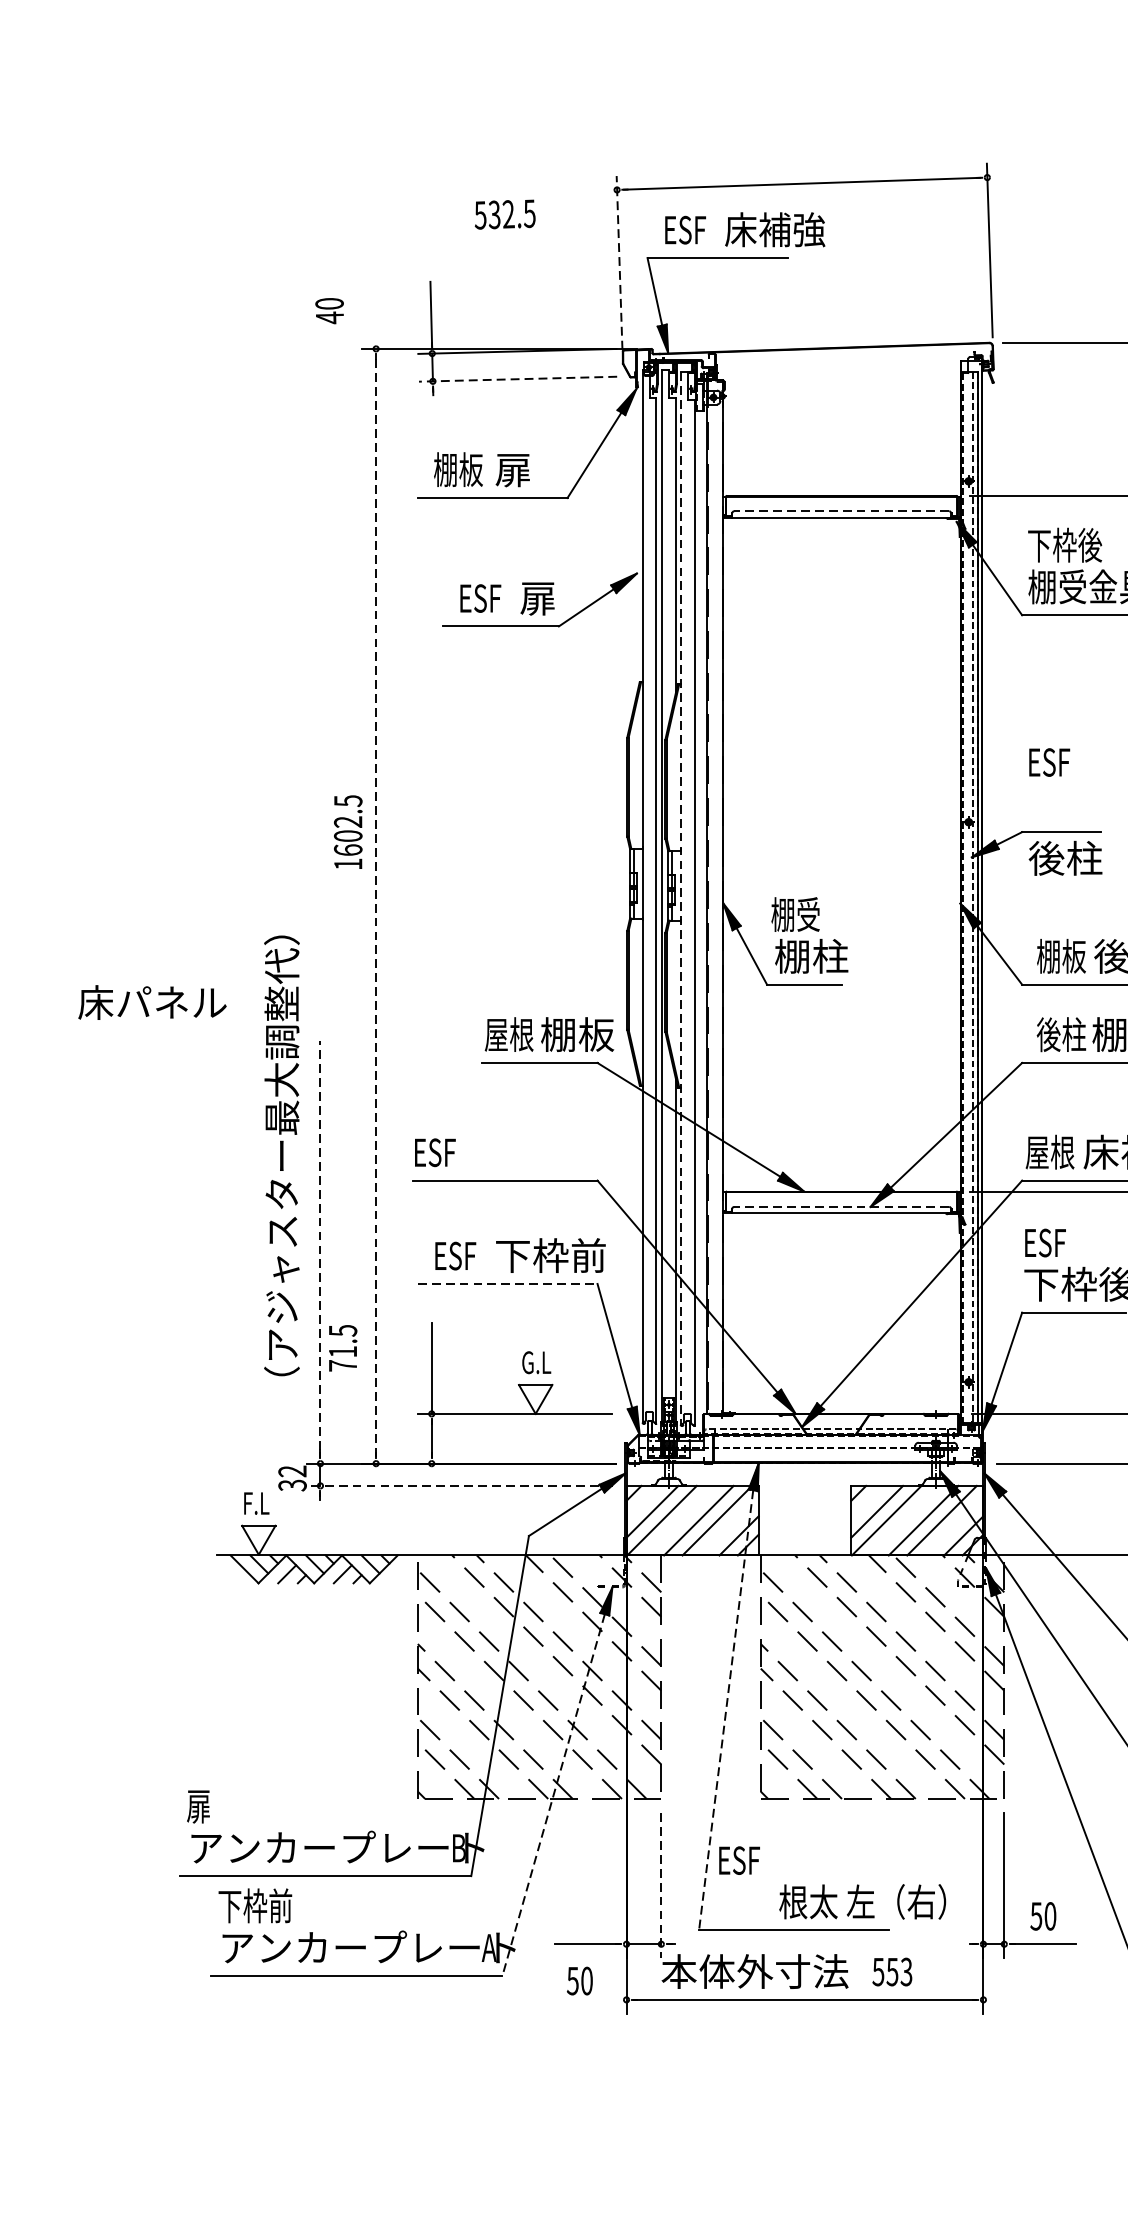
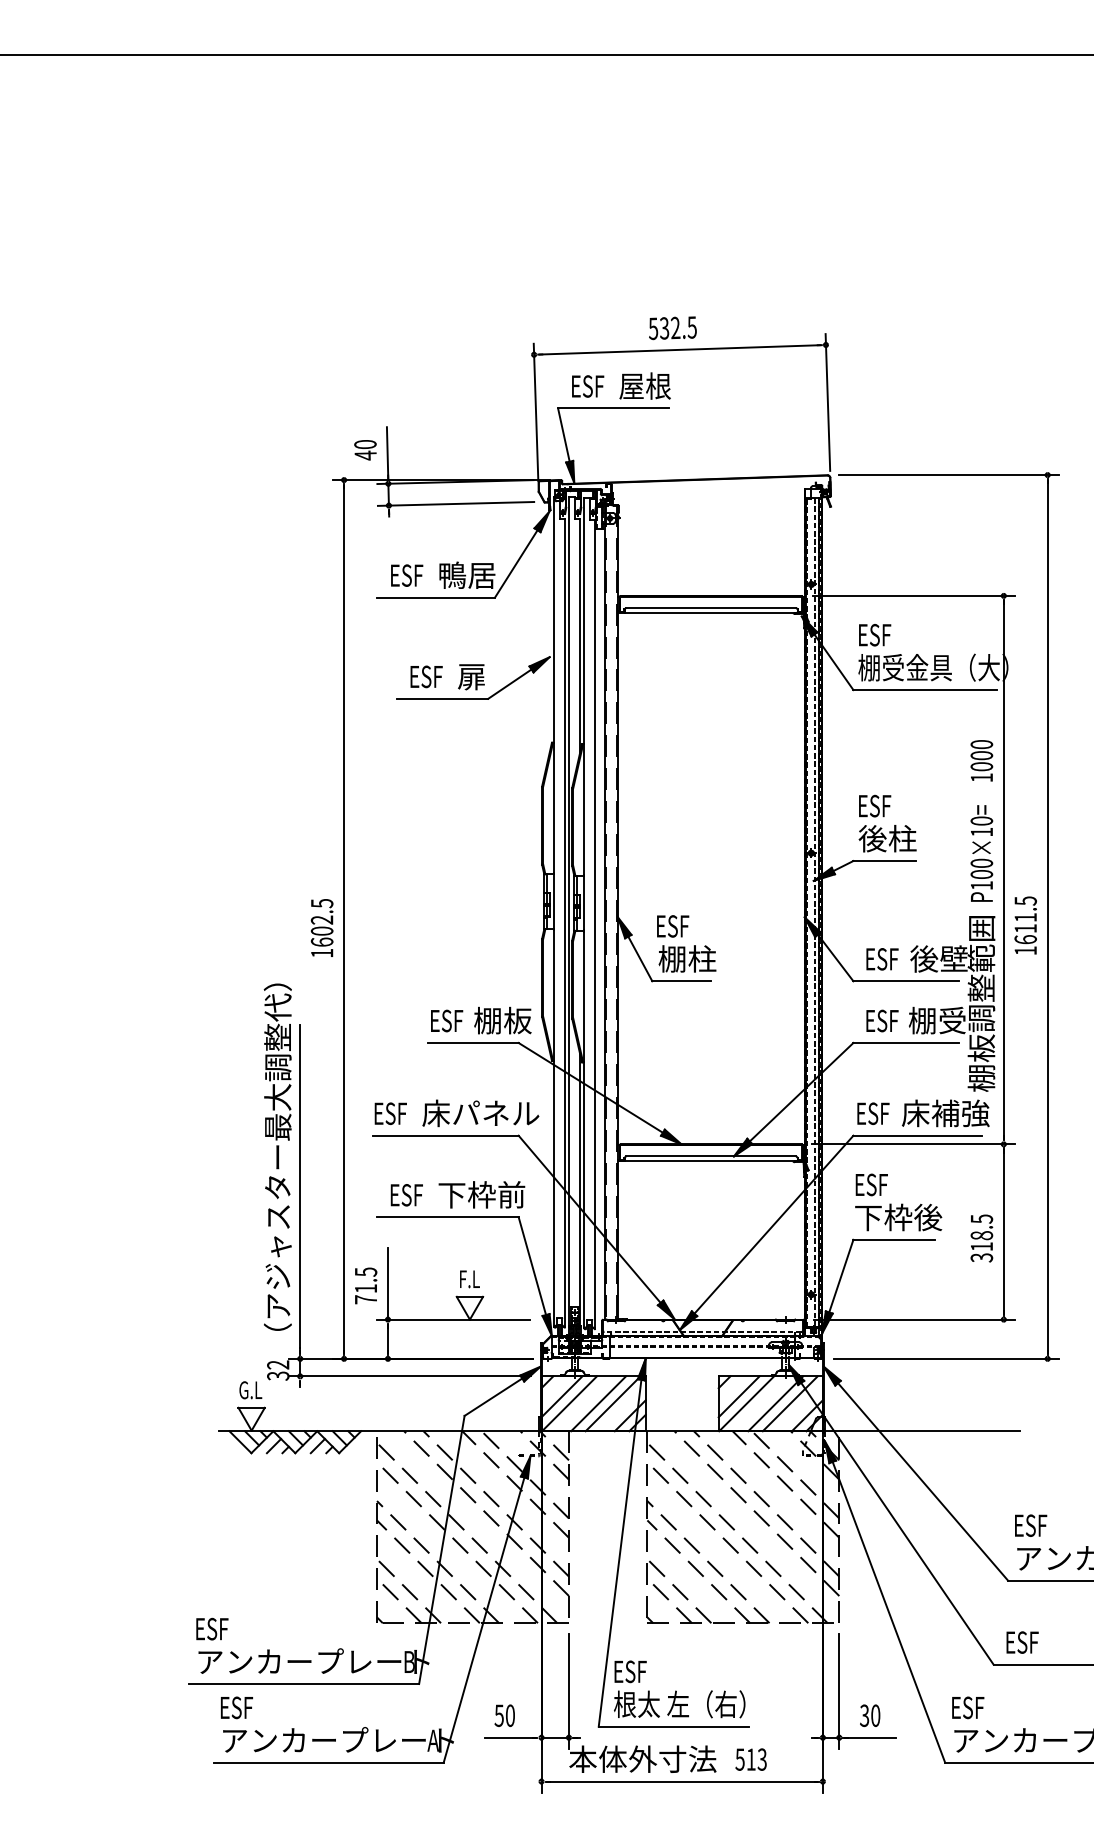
text: (504, 214) -> (672, 328), moved
text: (774, 228) -> (658, 385), 床補強 -> 屋根
line: (620, 261) -> (536, 411), dashed -> solid
text: (329, 311) -> (365, 450), moved
line: (517, 378) -> (455, 503), dashed -> solid
text: (457, 468) -> (408, 574), 棚板 -> ESF
text: (531, 469) -> (466, 575), 扉 -> 鴨居
line: (842, 511) -> (711, 608), dashed -> solid
text: (1065, 544) -> (887, 634), 下枠後 -> ESF
text: (347, 831) -> (321, 927), moved
text: (1065, 858) -> (887, 838), moved
line: (681, 898) -> (584, 913), dashed -> solid
line: (376, 906) -> (344, 919), dashed -> solid
text: (795, 913) -> (674, 925), 棚受 -> ESF
text: (1061, 955) -> (884, 958), 棚板 -> ESF
text: (152, 1002) -> (480, 1113), moved
text: (509, 1034) -> (449, 1020), 屋根 -> ESF
text: (1061, 1034) -> (884, 1020), 後柱 -> ESF
text: (1050, 1151) -> (875, 1112), 屋根 -> ESF
text: (281, 1154) -> (277, 1156), moved
line: (842, 1206) -> (711, 1156), dashed -> solid
line: (320, 1245) -> (300, 1186), dashed -> solid
line: (507, 1284) -> (447, 1217), dashed -> solid
text: (343, 1347) -> (366, 1285), moved
text: (536, 1362) -> (470, 1279), G.L -> F.L
line: (459, 1486) -> (409, 1376), dashed -> solid
text: (257, 1503) -> (250, 1390), F.L -> G.L
line: (726, 1710) -> (620, 1553), dashed -> solid
line: (552, 1795) -> (483, 1620), dashed -> solid
text: (207, 1806) -> (211, 1629), 扉 -> ESF
line: (660, 1885) -> (568, 1691), dashed -> solid
text: (862, 1902) -> (679, 1704), moved
text: (254, 1905) -> (248, 1707), 下枠前 -> ESF
text: (1036, 1916) -> (864, 1715), 50 -> 30
text: (891, 1971) -> (750, 1759), 553 -> 513
text: (579, 1980) -> (504, 1715), moved

